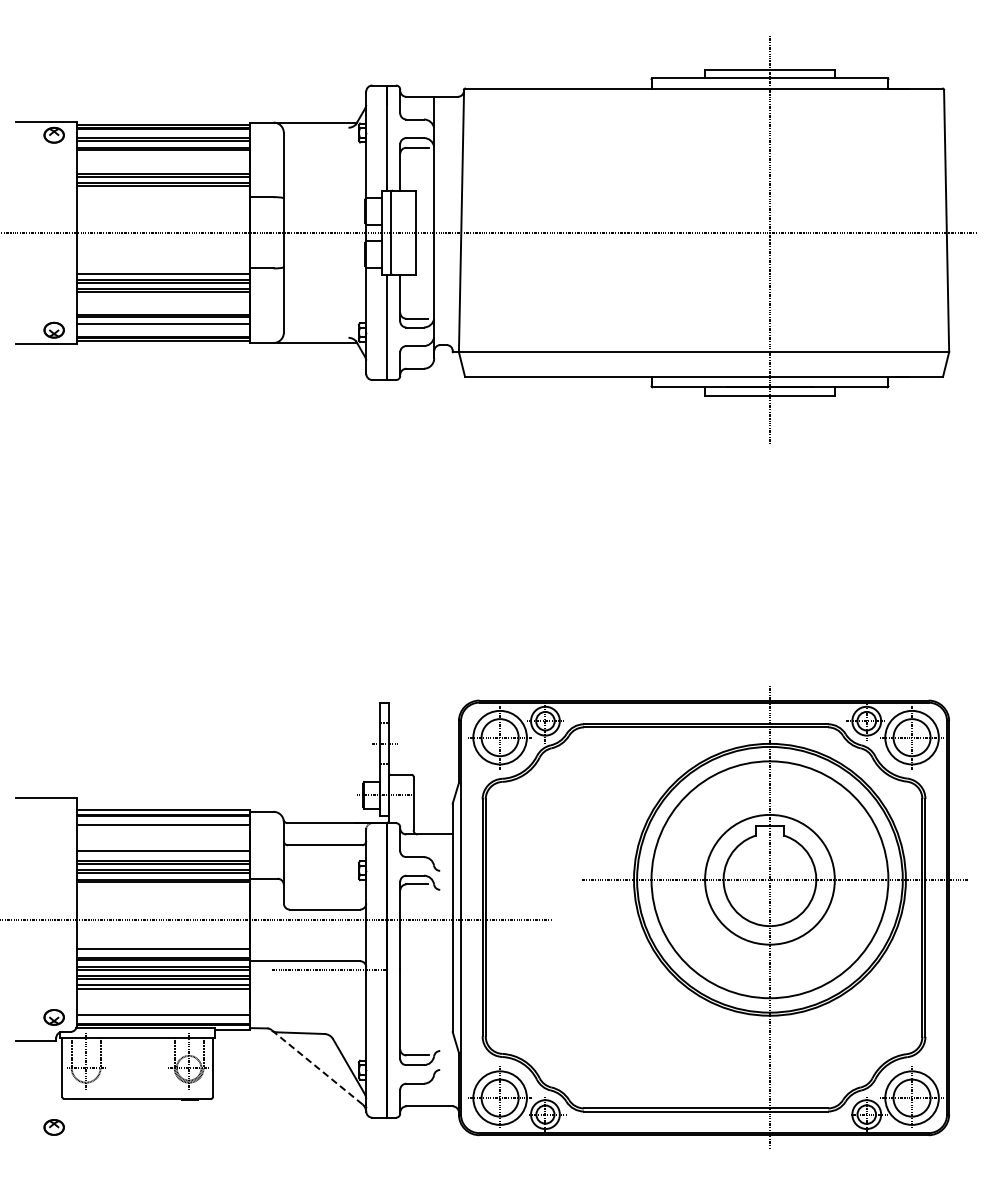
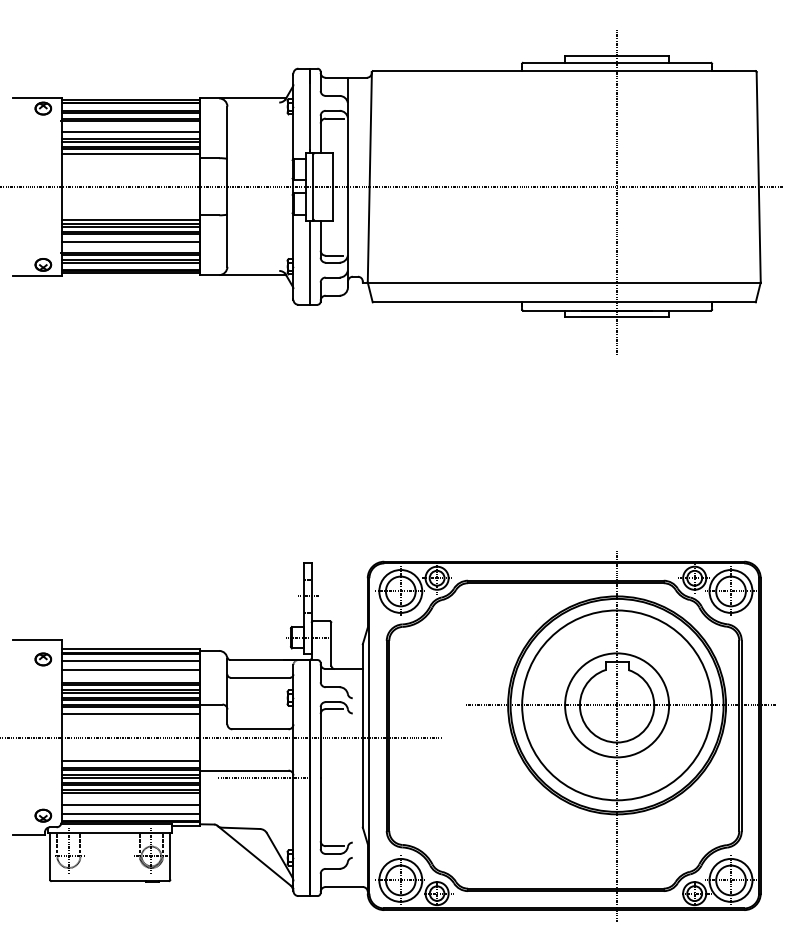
line: (162, 164) -> (130, 132), added
line: (162, 191) -> (130, 153), added
line: (162, 301) -> (130, 241), added
line: (162, 327) -> (130, 262), added
line: (162, 835) -> (130, 669), added
line: (162, 854) -> (130, 685), added
line: (162, 891) -> (130, 714), added
line: (162, 1004) -> (130, 805), added
line: (316, 1067) -> (253, 855), dashed -> solid
part: (53, 1127) -> (42, 659), moved

